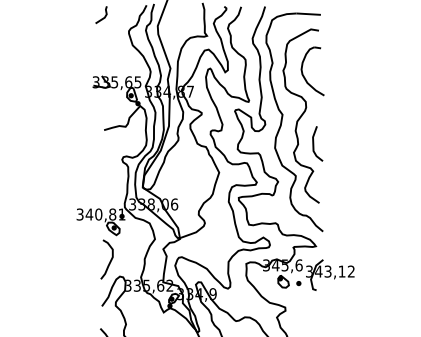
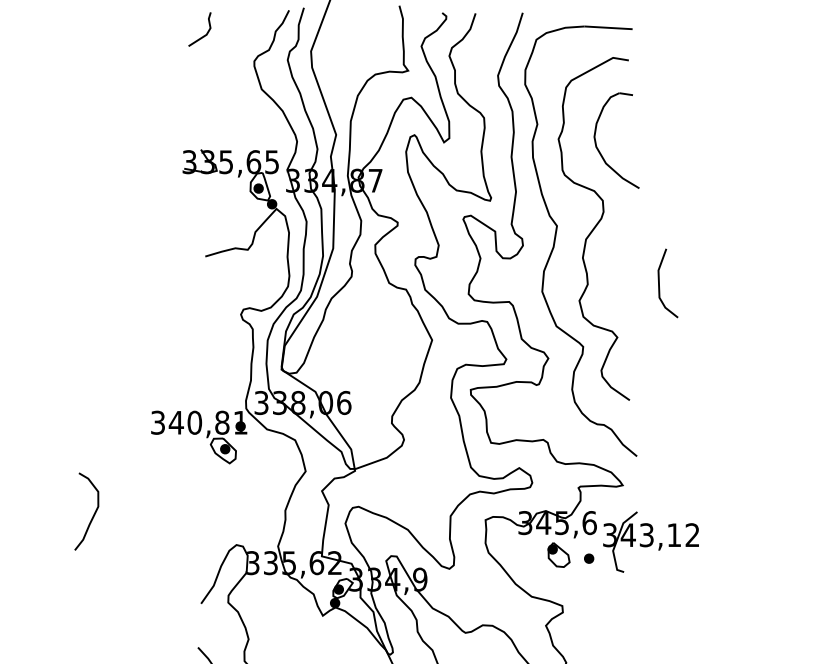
line: (314, 143) -> (661, 282), moved
curve: (109, 261) -> (91, 515), moved

